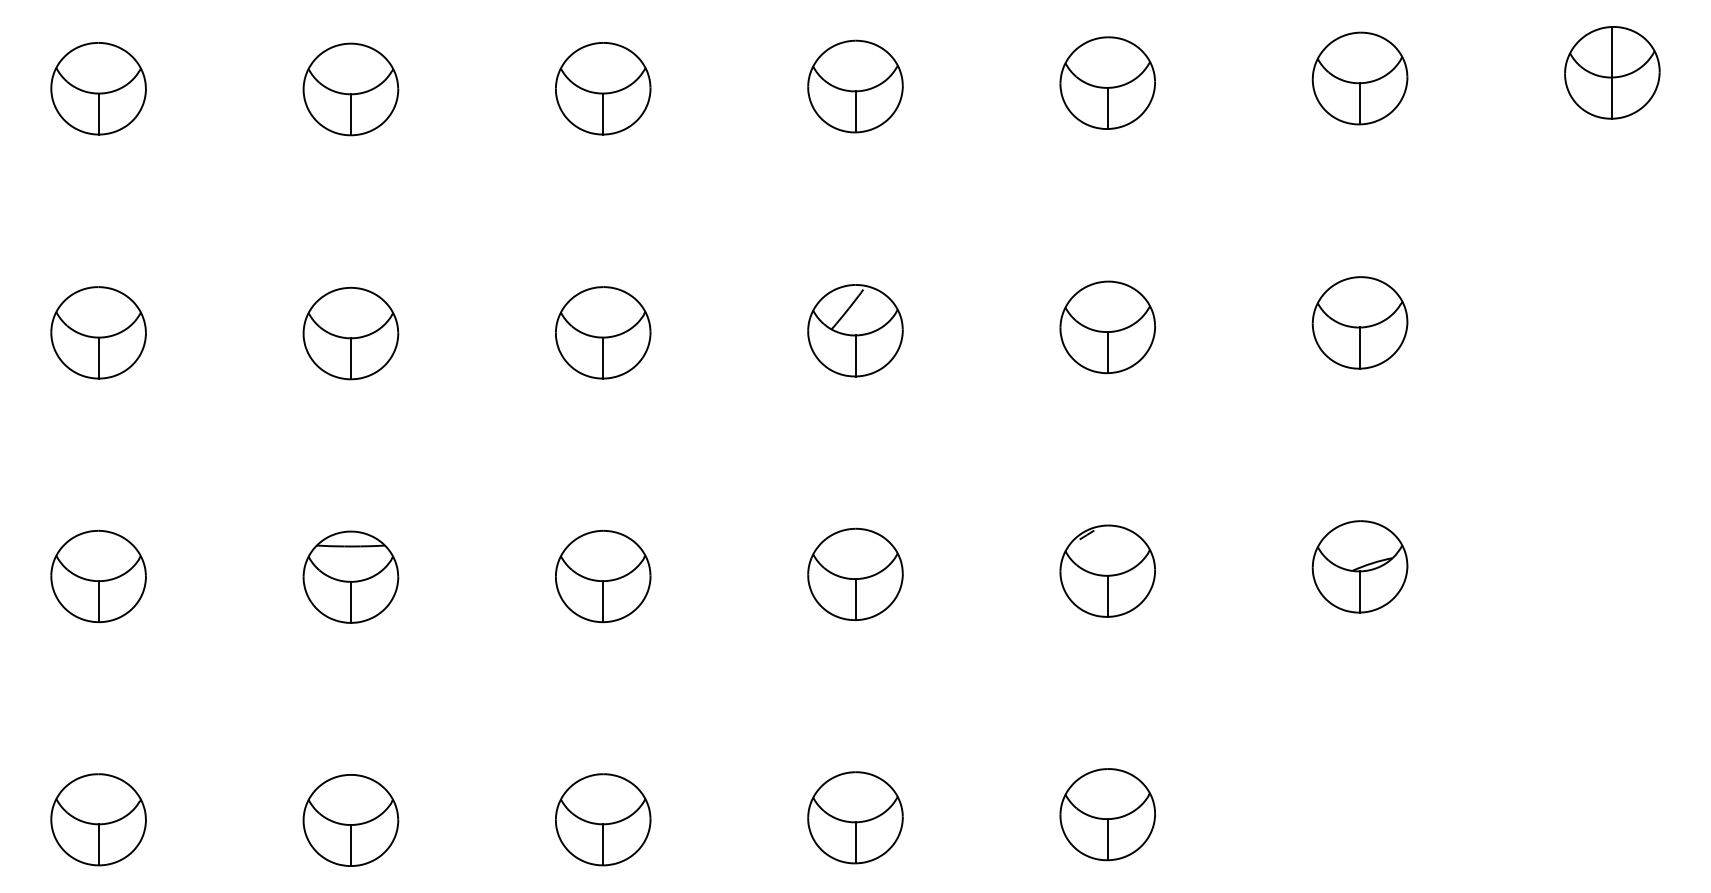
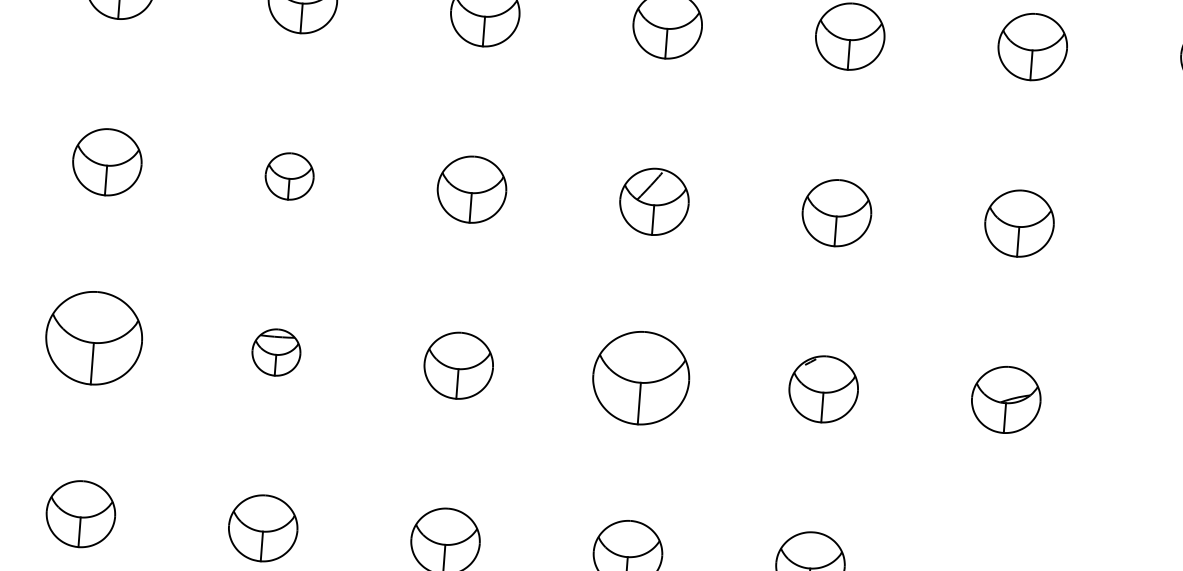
part: (350, 333) -> (289, 176), size x0.7
part: (855, 573) -> (641, 377), size x1.4
part: (98, 576) -> (94, 338), size x1.4
part: (350, 576) -> (276, 352), size x0.7

